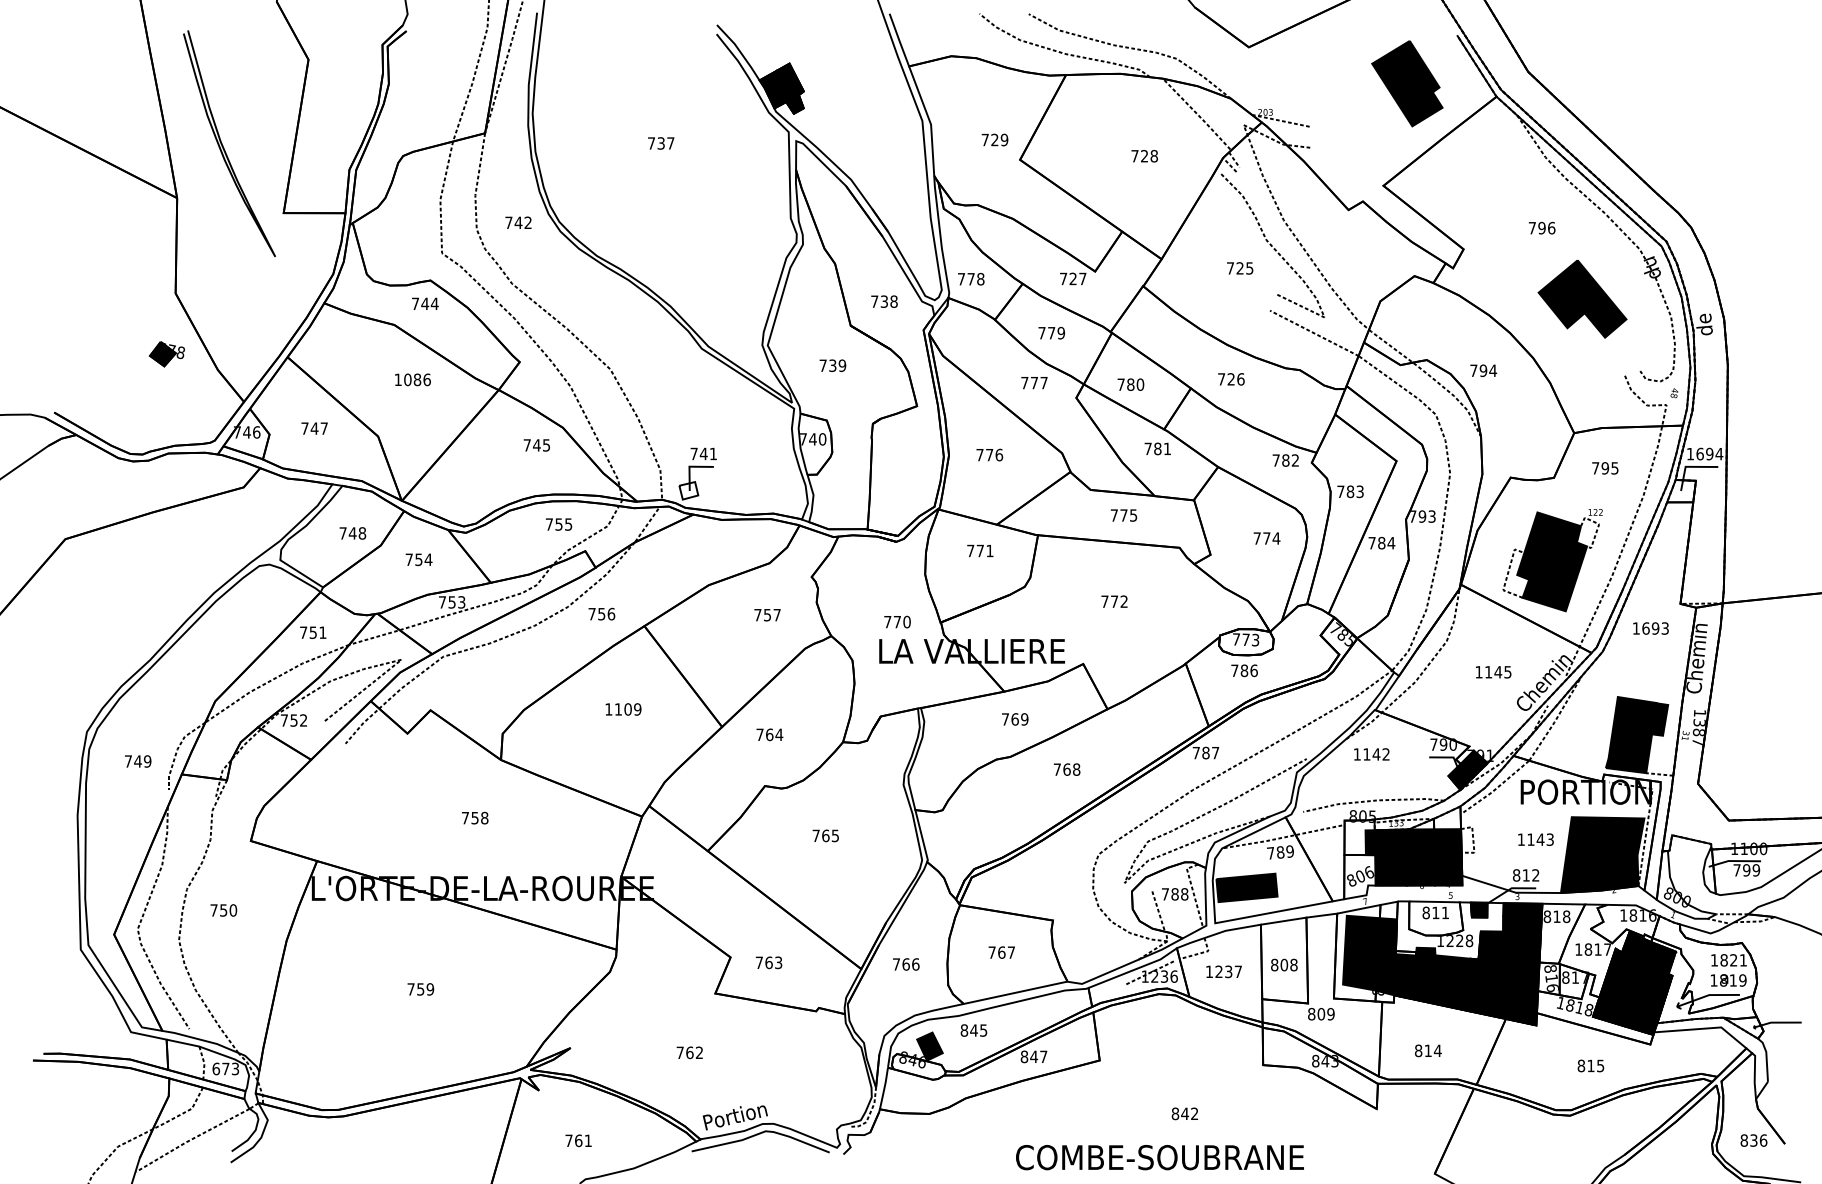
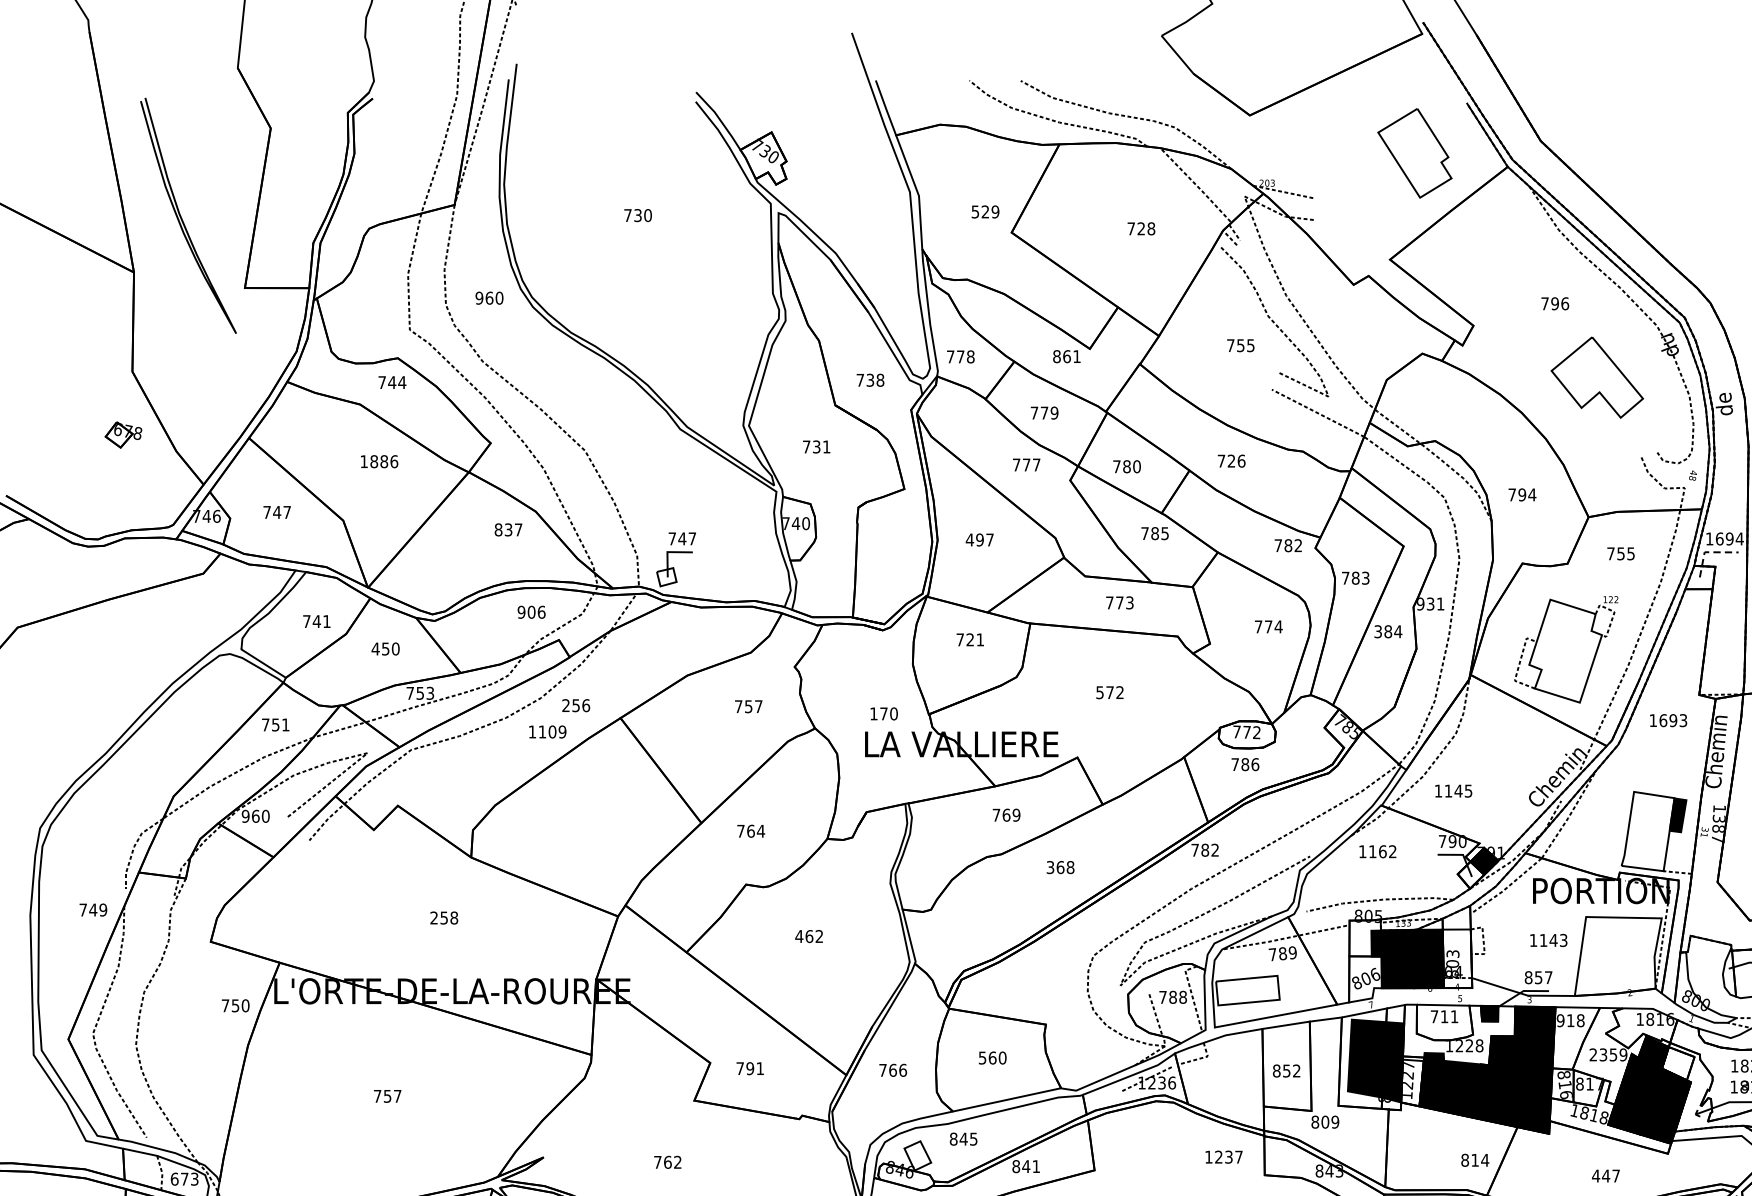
fill: (1407, 83) -> (1415, 153), removed
fill: (781, 88) -> (763, 158), removed
text: (984, 140) -> (974, 212), 729 -> 529
text: (670, 143) -> (647, 215), 737 -> 730
text: (518, 222) -> (489, 297), 742 -> 960
text: (1239, 268) -> (1240, 345), 725 -> 755
text: (1072, 278) -> (1066, 356), 727 -> 861
fill: (1582, 298) -> (1597, 376), removed
fill: (162, 353) -> (118, 434), removed
text: (842, 365) -> (826, 446), 739 -> 731
text: (1483, 370) -> (1522, 494), moved
text: (407, 379) -> (373, 461), 1086 -> 1886
text: (536, 445) -> (508, 530), 745 -> 837
text: (1166, 448) -> (1164, 533), 781 -> 785
text: (713, 453) -> (692, 538), 741 -> 747
text: (989, 454) -> (979, 539), 776 -> 497
line: (1689, 466) -> (1708, 551), solid -> dashed
text: (1605, 468) -> (1621, 553), 795 -> 755
text: (1133, 515) -> (1129, 602), 775 -> 773
text: (1422, 516) -> (1430, 603), 793 -> 931
text: (558, 524) -> (531, 612), 755 -> 906
text: (362, 533) -> (326, 621), 748 -> 741
text: (1371, 542) -> (1377, 631), 784 -> 384
text: (979, 550) -> (969, 639), 771 -> 721
text: (418, 559) -> (385, 648), 754 -> 450
fill: (1552, 561) -> (1566, 650), removed
text: (1104, 601) -> (1099, 692), 772 -> 572
text: (591, 613) -> (565, 704), 756 -> 256
text: (887, 622) -> (873, 714), 770 -> 170
text: (1255, 640) -> (1256, 733), 773 -> 772
text: (1493, 672) -> (1453, 791), moved
text: (623, 709) -> (547, 732), moved
text: (293, 720) -> (255, 816), 752 -> 960
fill: (1630, 735) -> (1647, 831), removed
text: (1215, 752) -> (1215, 849), 787 -> 782
text: (1376, 754) -> (1382, 851), 1142 -> 1162
text: (138, 761) -> (93, 910), moved
text: (1056, 769) -> (1049, 867), 768 -> 368
fill: (1461, 776) -> (1471, 874), removed
text: (464, 817) -> (433, 917), 758 -> 258
text: (825, 835) -> (809, 936), 765 -> 462
fill: (1602, 855) -> (1618, 956), removed
fill: (1448, 857) -> (1457, 959), removed
text: (1530, 875) -> (1543, 977), 812 -> 857
fill: (1246, 887) -> (1247, 990), removed
text: (223, 910) -> (235, 1005), moved
text: (1425, 912) -> (1433, 1016), 811 -> 711
text: (1547, 916) -> (1560, 1020), 818 -> 918
text: (1593, 949) -> (1608, 1054), 1817 -> 2359
text: (1001, 952) -> (992, 1057), 767 -> 560
fill: (1659, 958) -> (1677, 1064), removed
text: (773, 962) -> (754, 1068), 763 -> 791
text: (1288, 964) -> (1291, 1070), 808 -> 852
text: (1223, 971) -> (1223, 1156), moved
fill: (1404, 976) -> (1411, 1082), removed
text: (430, 989) -> (397, 1096), 759 -> 757
fill: (929, 1046) -> (917, 1155), removed
text: (1428, 1050) -> (1475, 1159), moved
text: (1043, 1056) -> (1036, 1166), 847 -> 841
text: (1590, 1065) -> (1605, 1175), 815 -> 447

